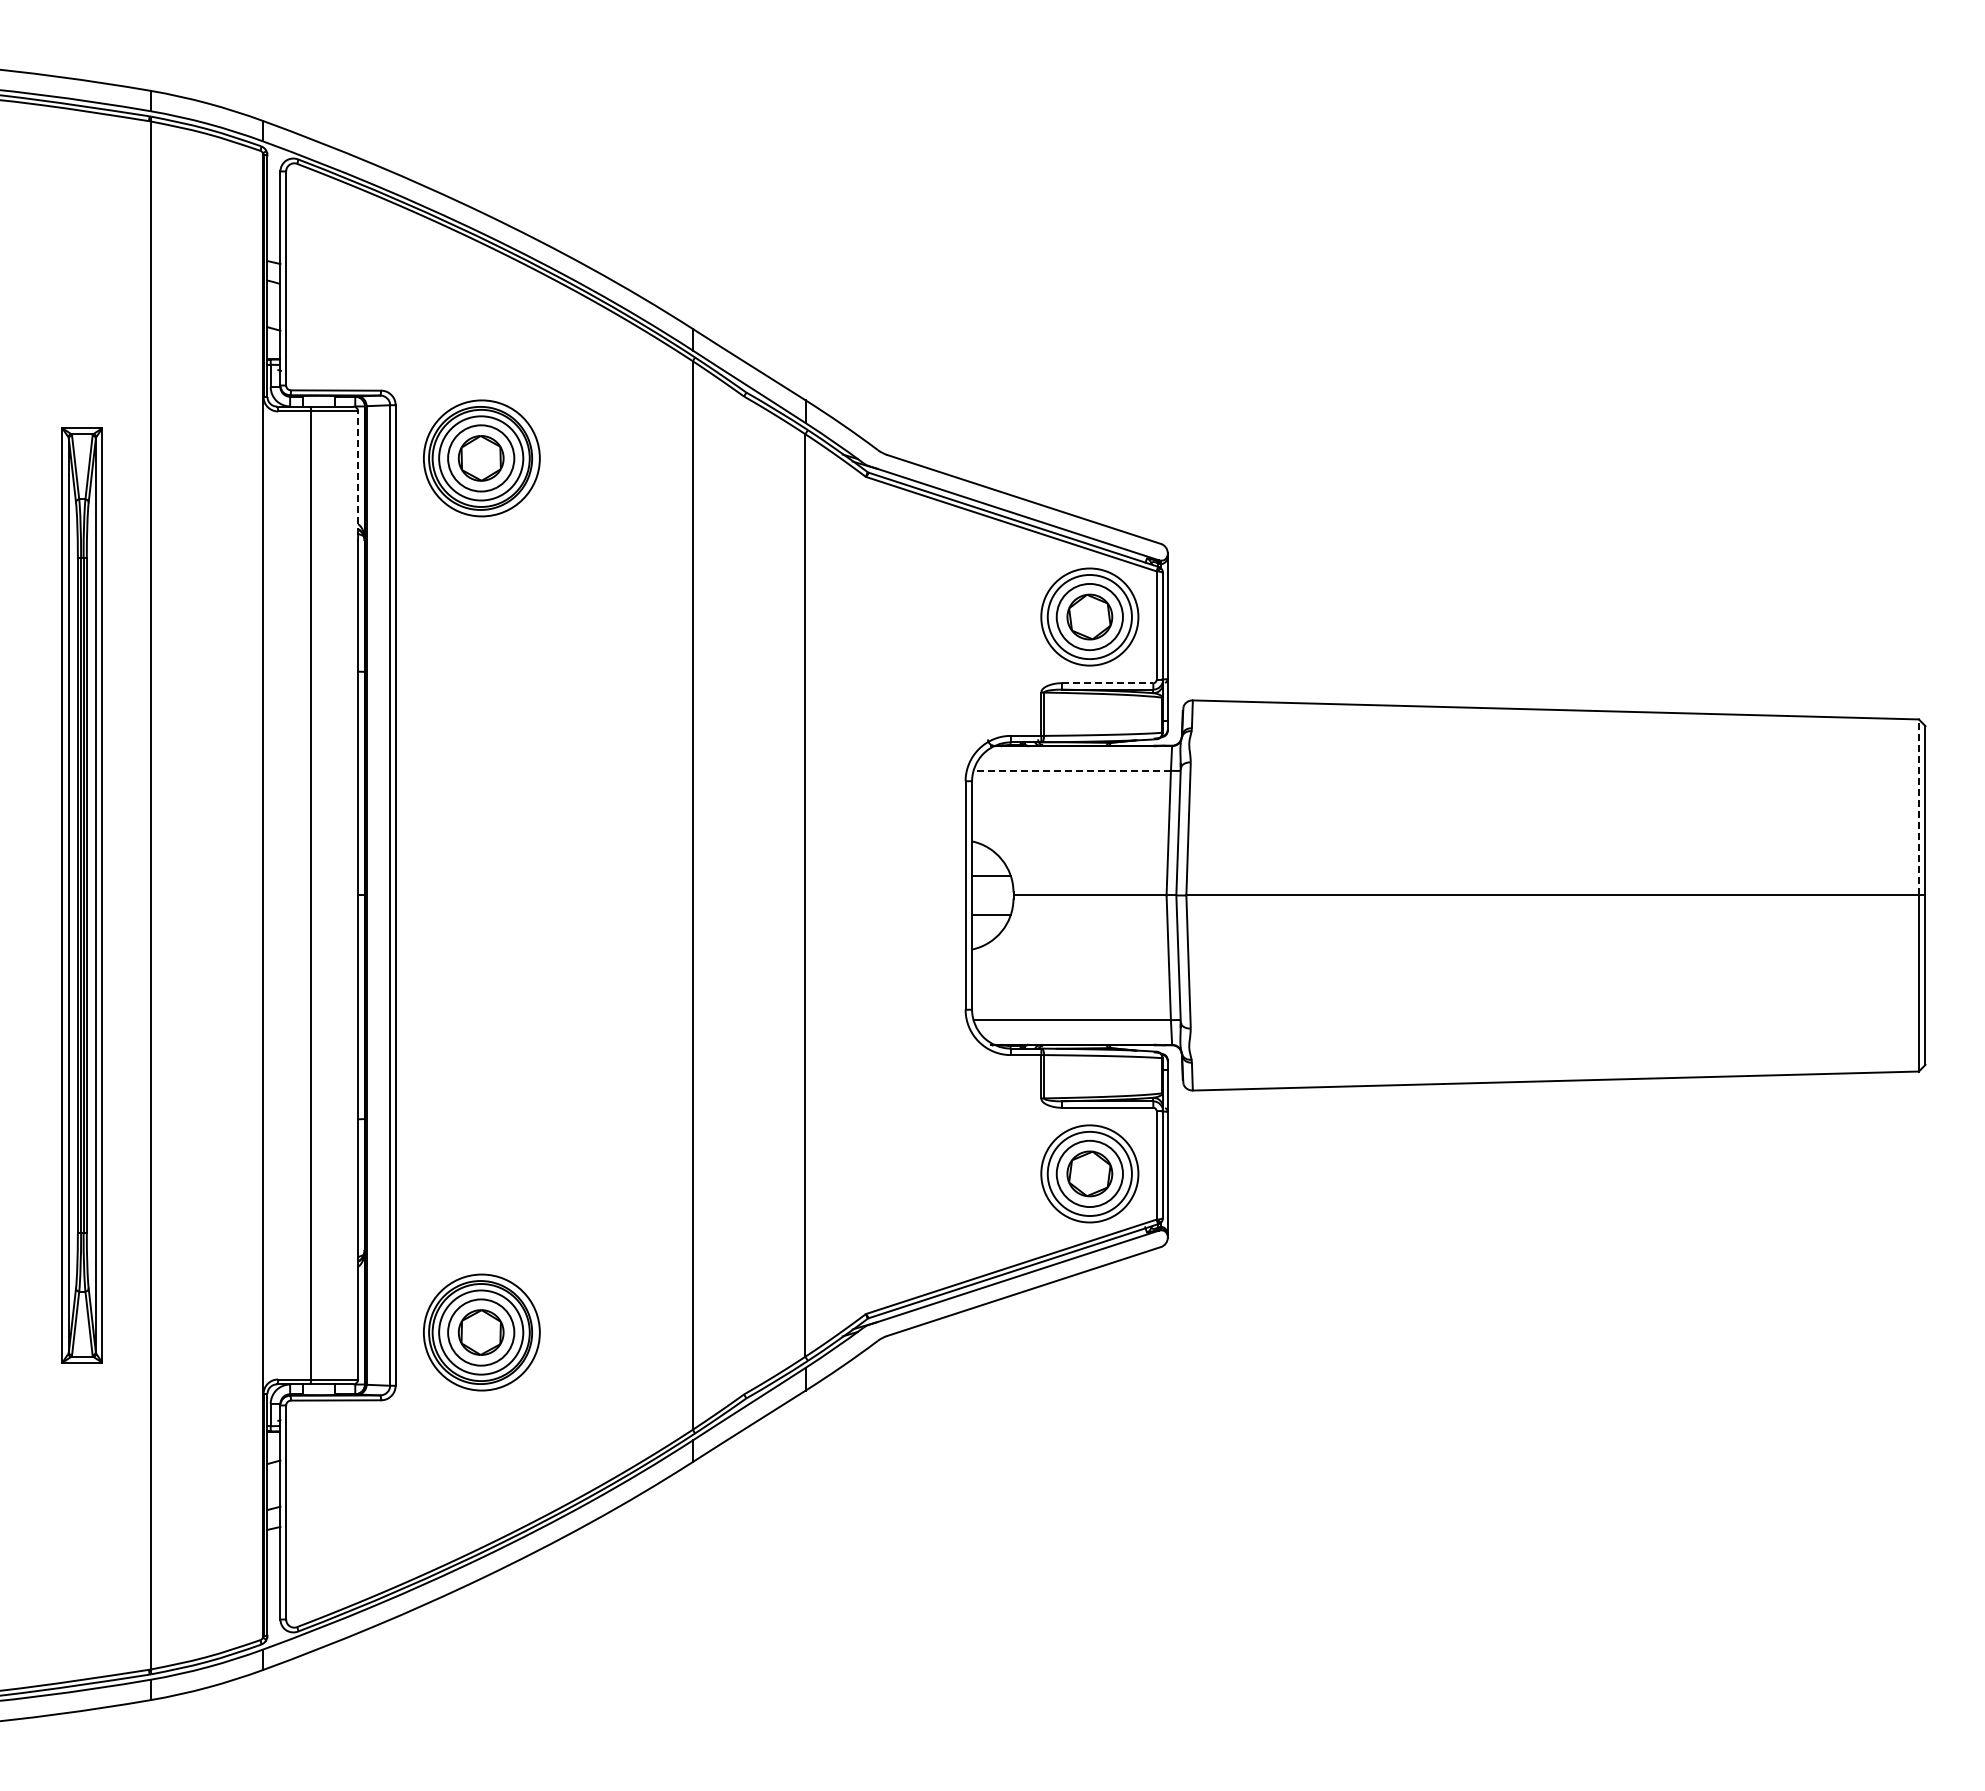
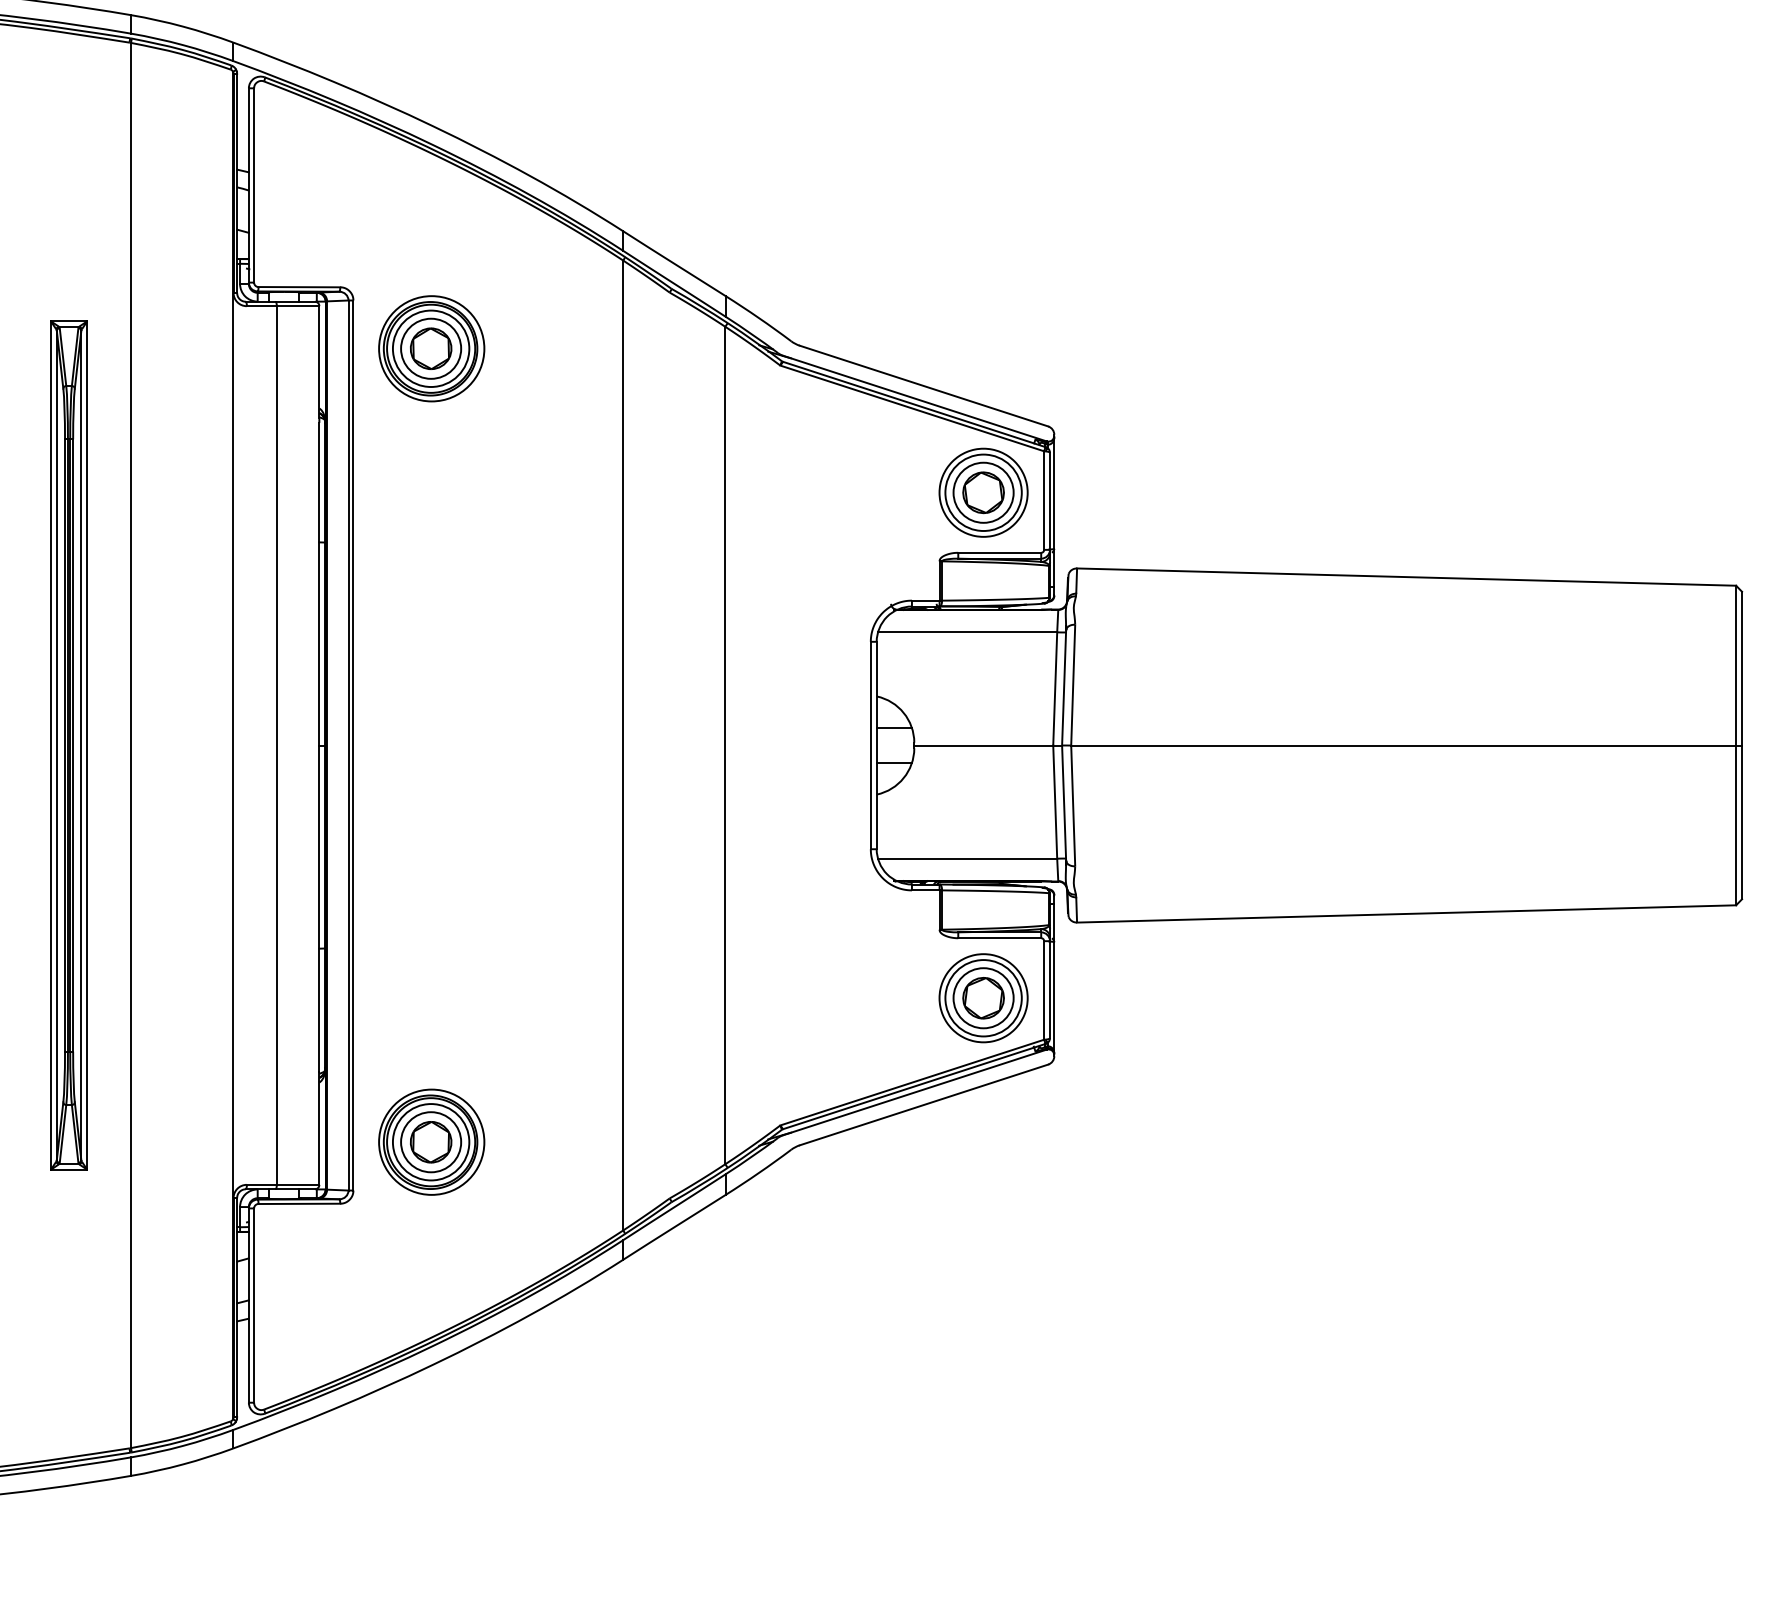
line: (358, 473) -> (319, 362), dashed -> solid
line: (1107, 683) -> (999, 553), dashed -> solid
line: (1072, 770) -> (967, 632), dashed -> solid
line: (1918, 806) -> (1735, 664), dashed -> solid

